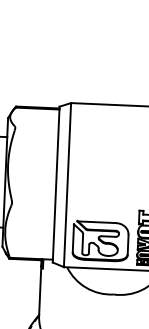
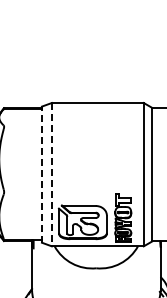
line: (55, 184) -> (41, 174), solid -> dashed
line: (67, 184) -> (51, 174), solid -> dashed

